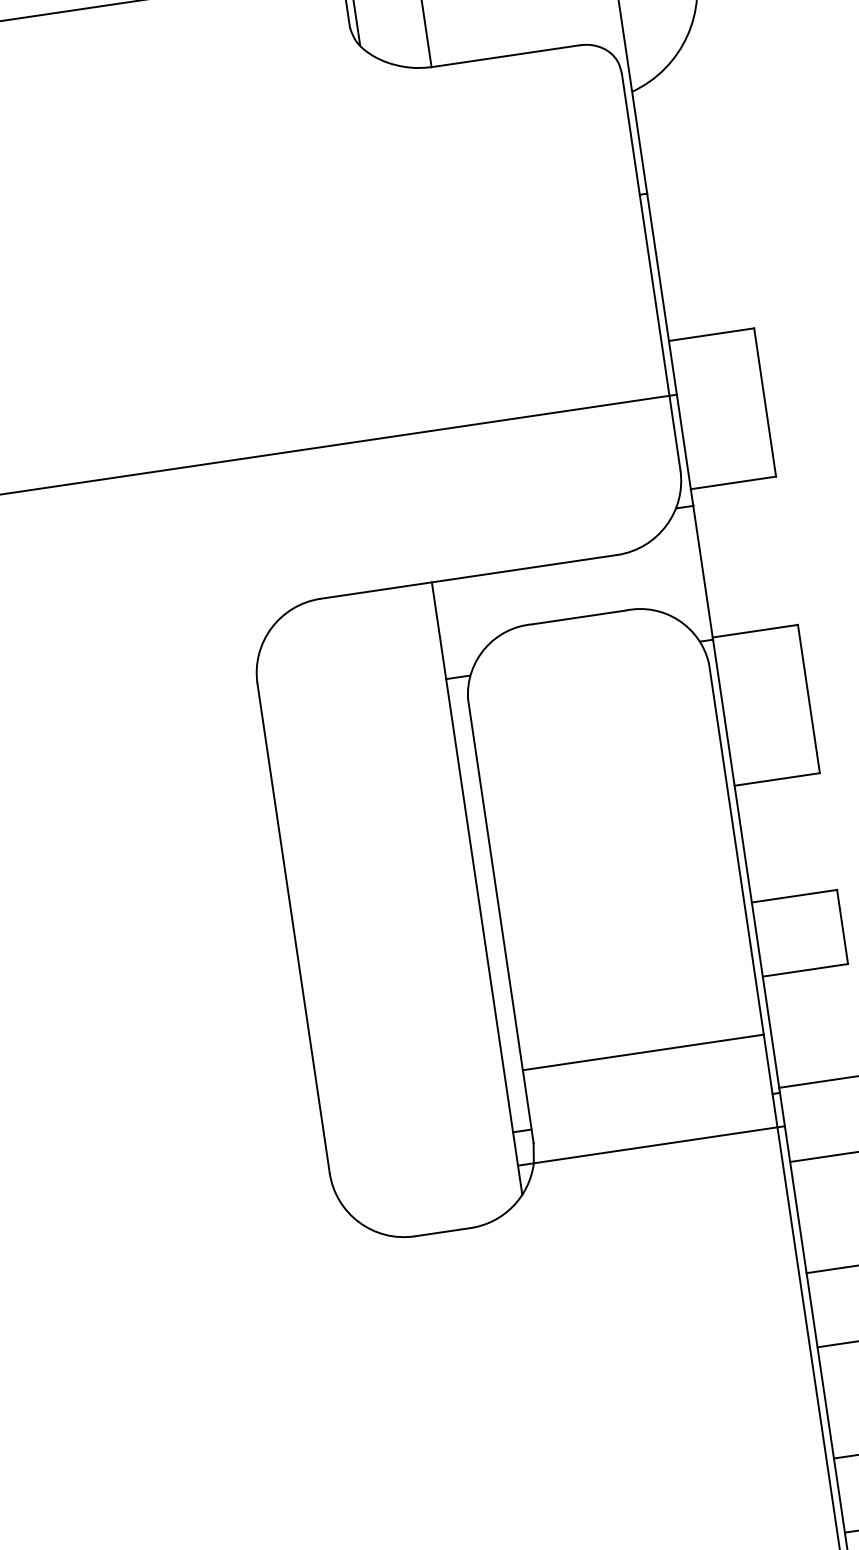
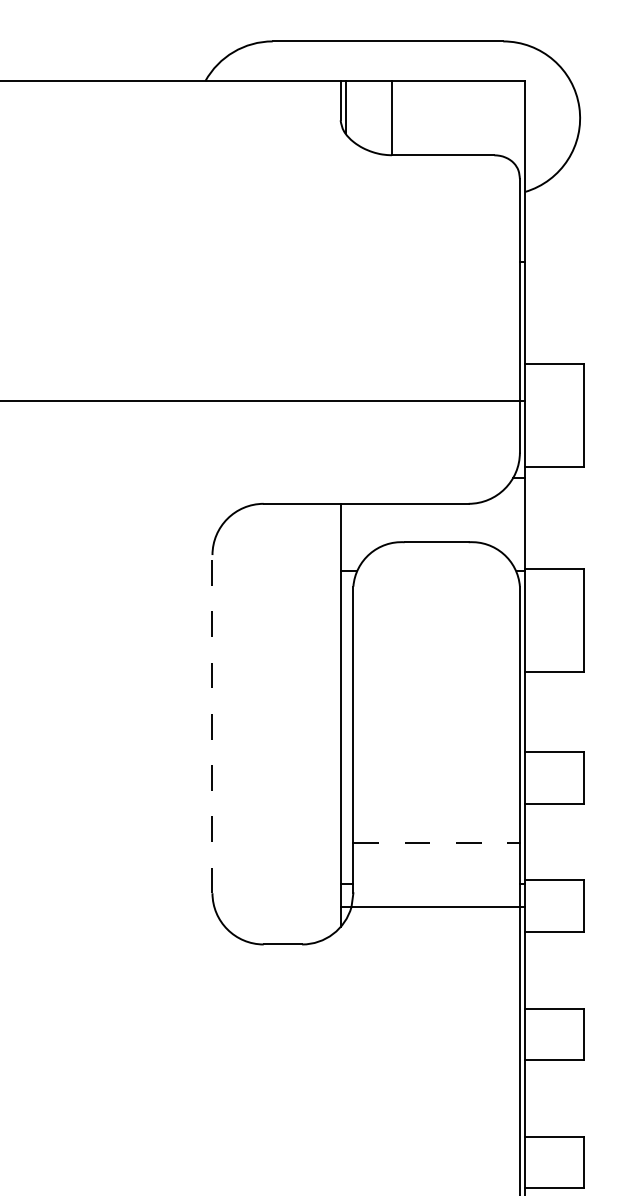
line: (293, 927) -> (212, 723), solid -> dashed
line: (644, 1051) -> (437, 842), solid -> dashed

